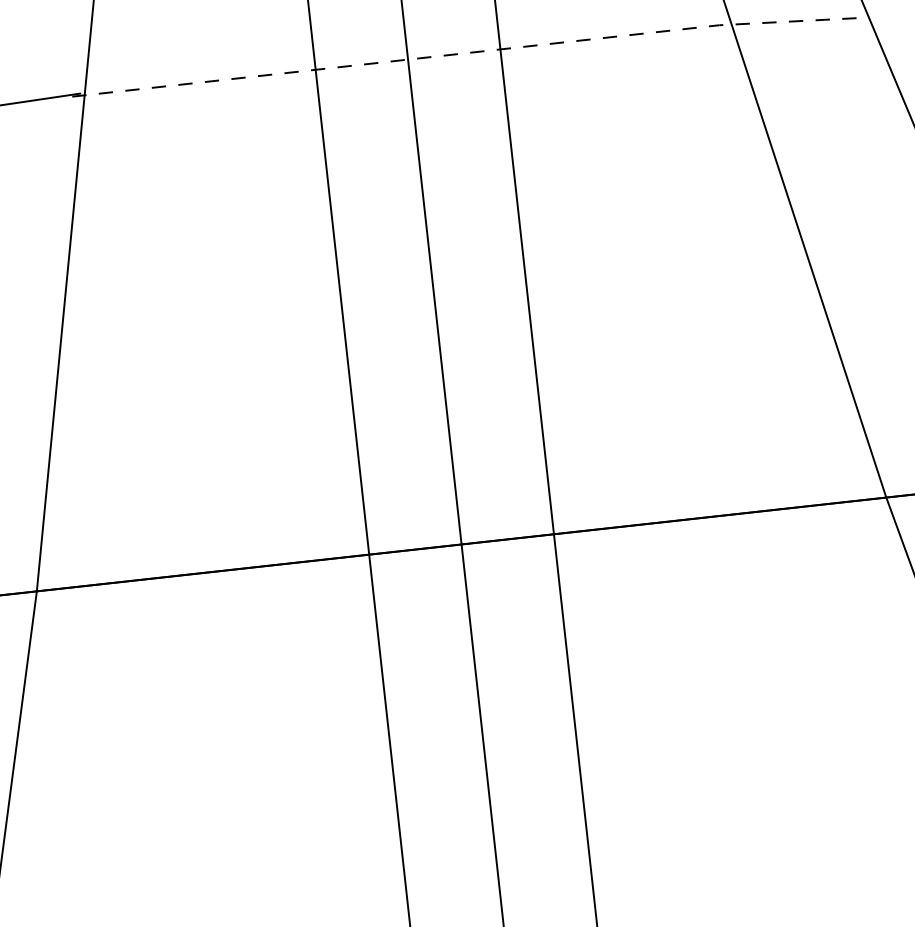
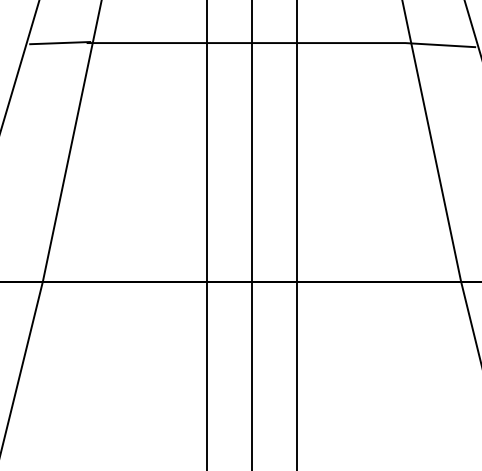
line: (470, 53) -> (282, 43), dashed -> solid

